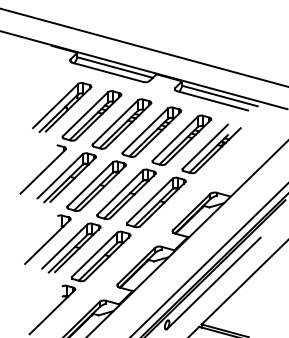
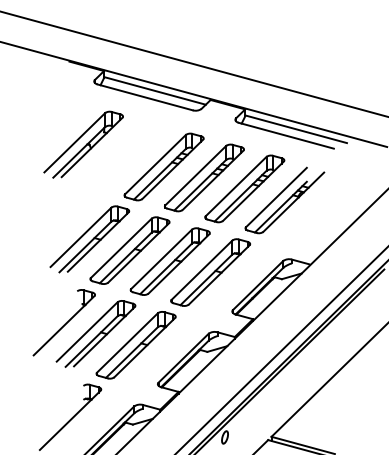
part: (70, 142) -> (94, 191), removed
line: (213, 283) -> (287, 381), removed

